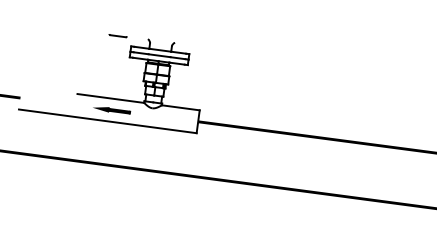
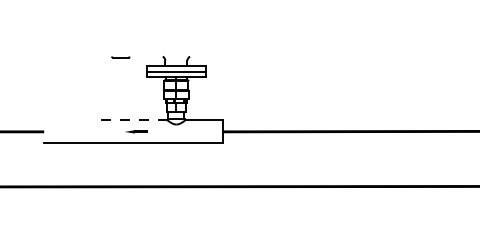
line: (117, 36) -> (120, 57), moved
line: (110, 98) -> (133, 120), solid -> dashed
part: (112, 109) -> (136, 131), size x0.6

